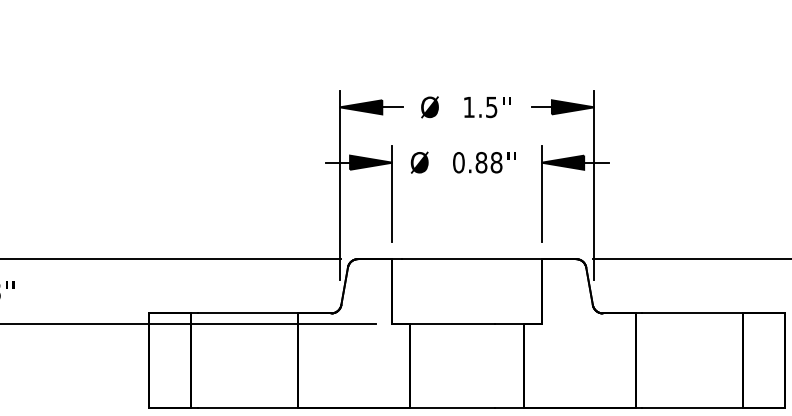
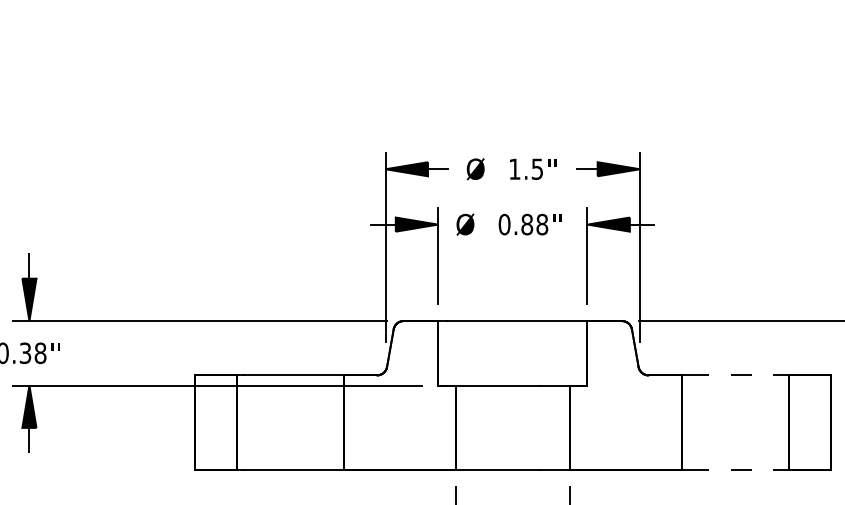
line: (692, 313) -> (738, 375), solid -> dashed
line: (692, 408) -> (738, 470), solid -> dashed

